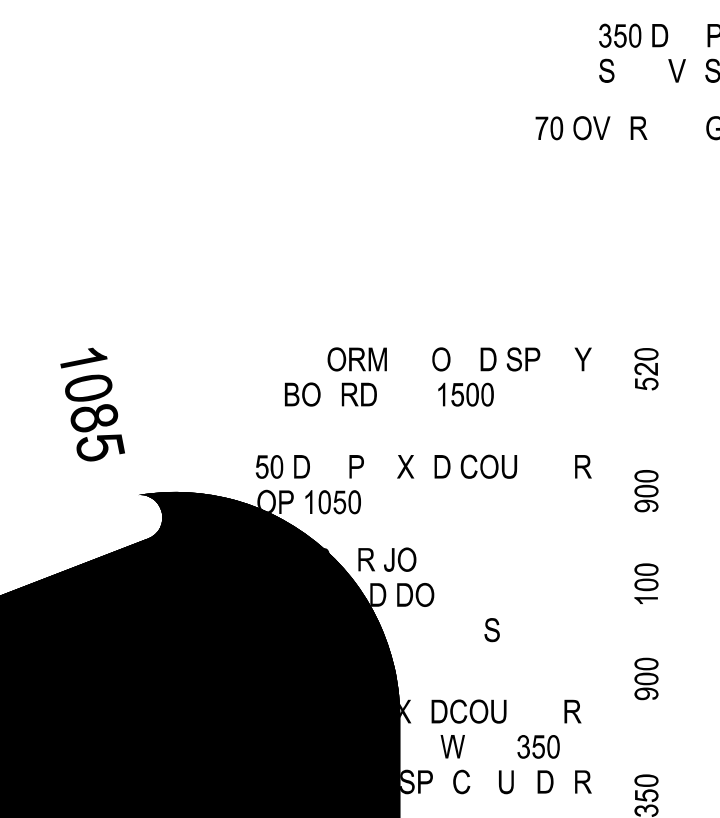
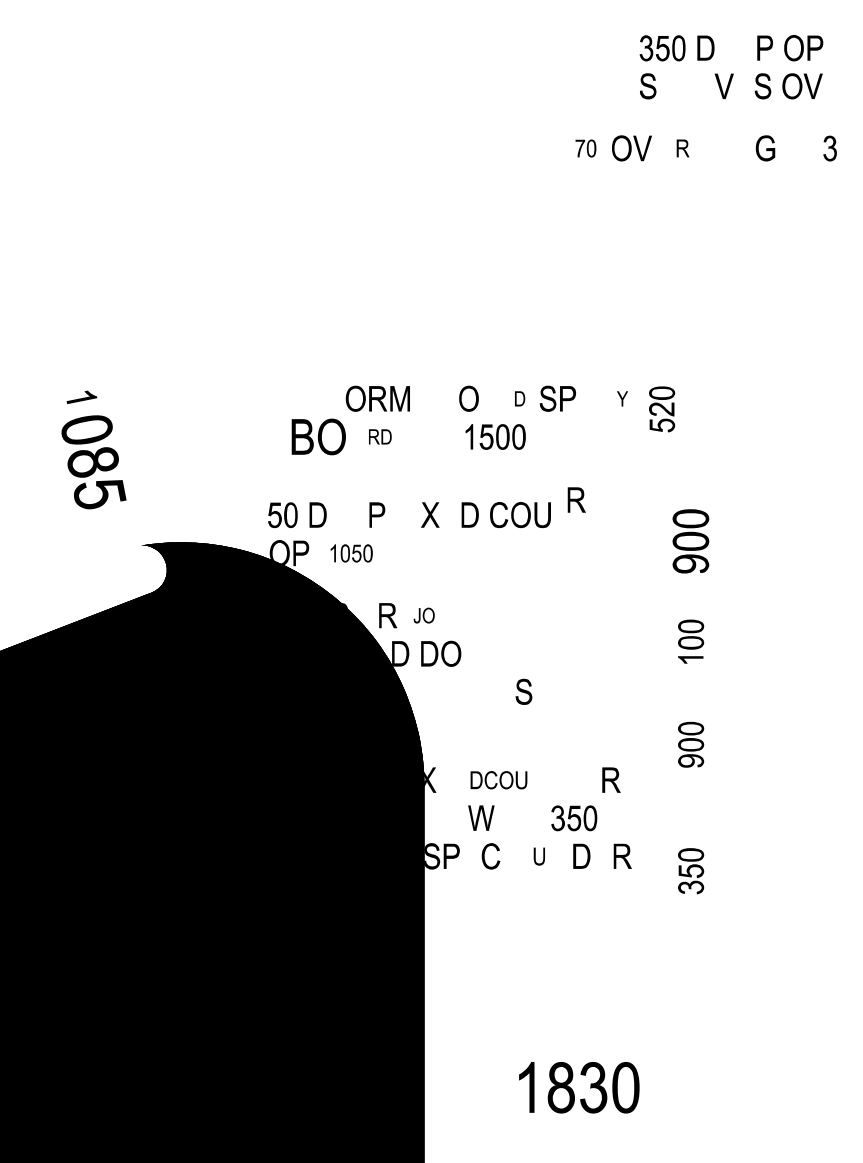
part: (548, 128) -> (585, 148), size x0.7
part: (638, 128) -> (682, 148), size x0.7
part: (83, 358) -> (81, 397), size x0.6
part: (488, 359) -> (519, 398), size x0.6
part: (583, 359) -> (622, 398), size x0.6
part: (646, 369) -> (662, 409), moved
part: (302, 394) -> (318, 436), size x1.4
part: (359, 394) -> (380, 436), size x0.6
part: (583, 466) -> (576, 499), moved
part: (646, 491) -> (691, 541), size x1.4
part: (332, 502) -> (351, 553), size x0.7
part: (399, 559) -> (423, 615), size x0.6
part: (468, 711) -> (498, 780), size x0.7
part: (506, 782) -> (539, 856), size x0.7

